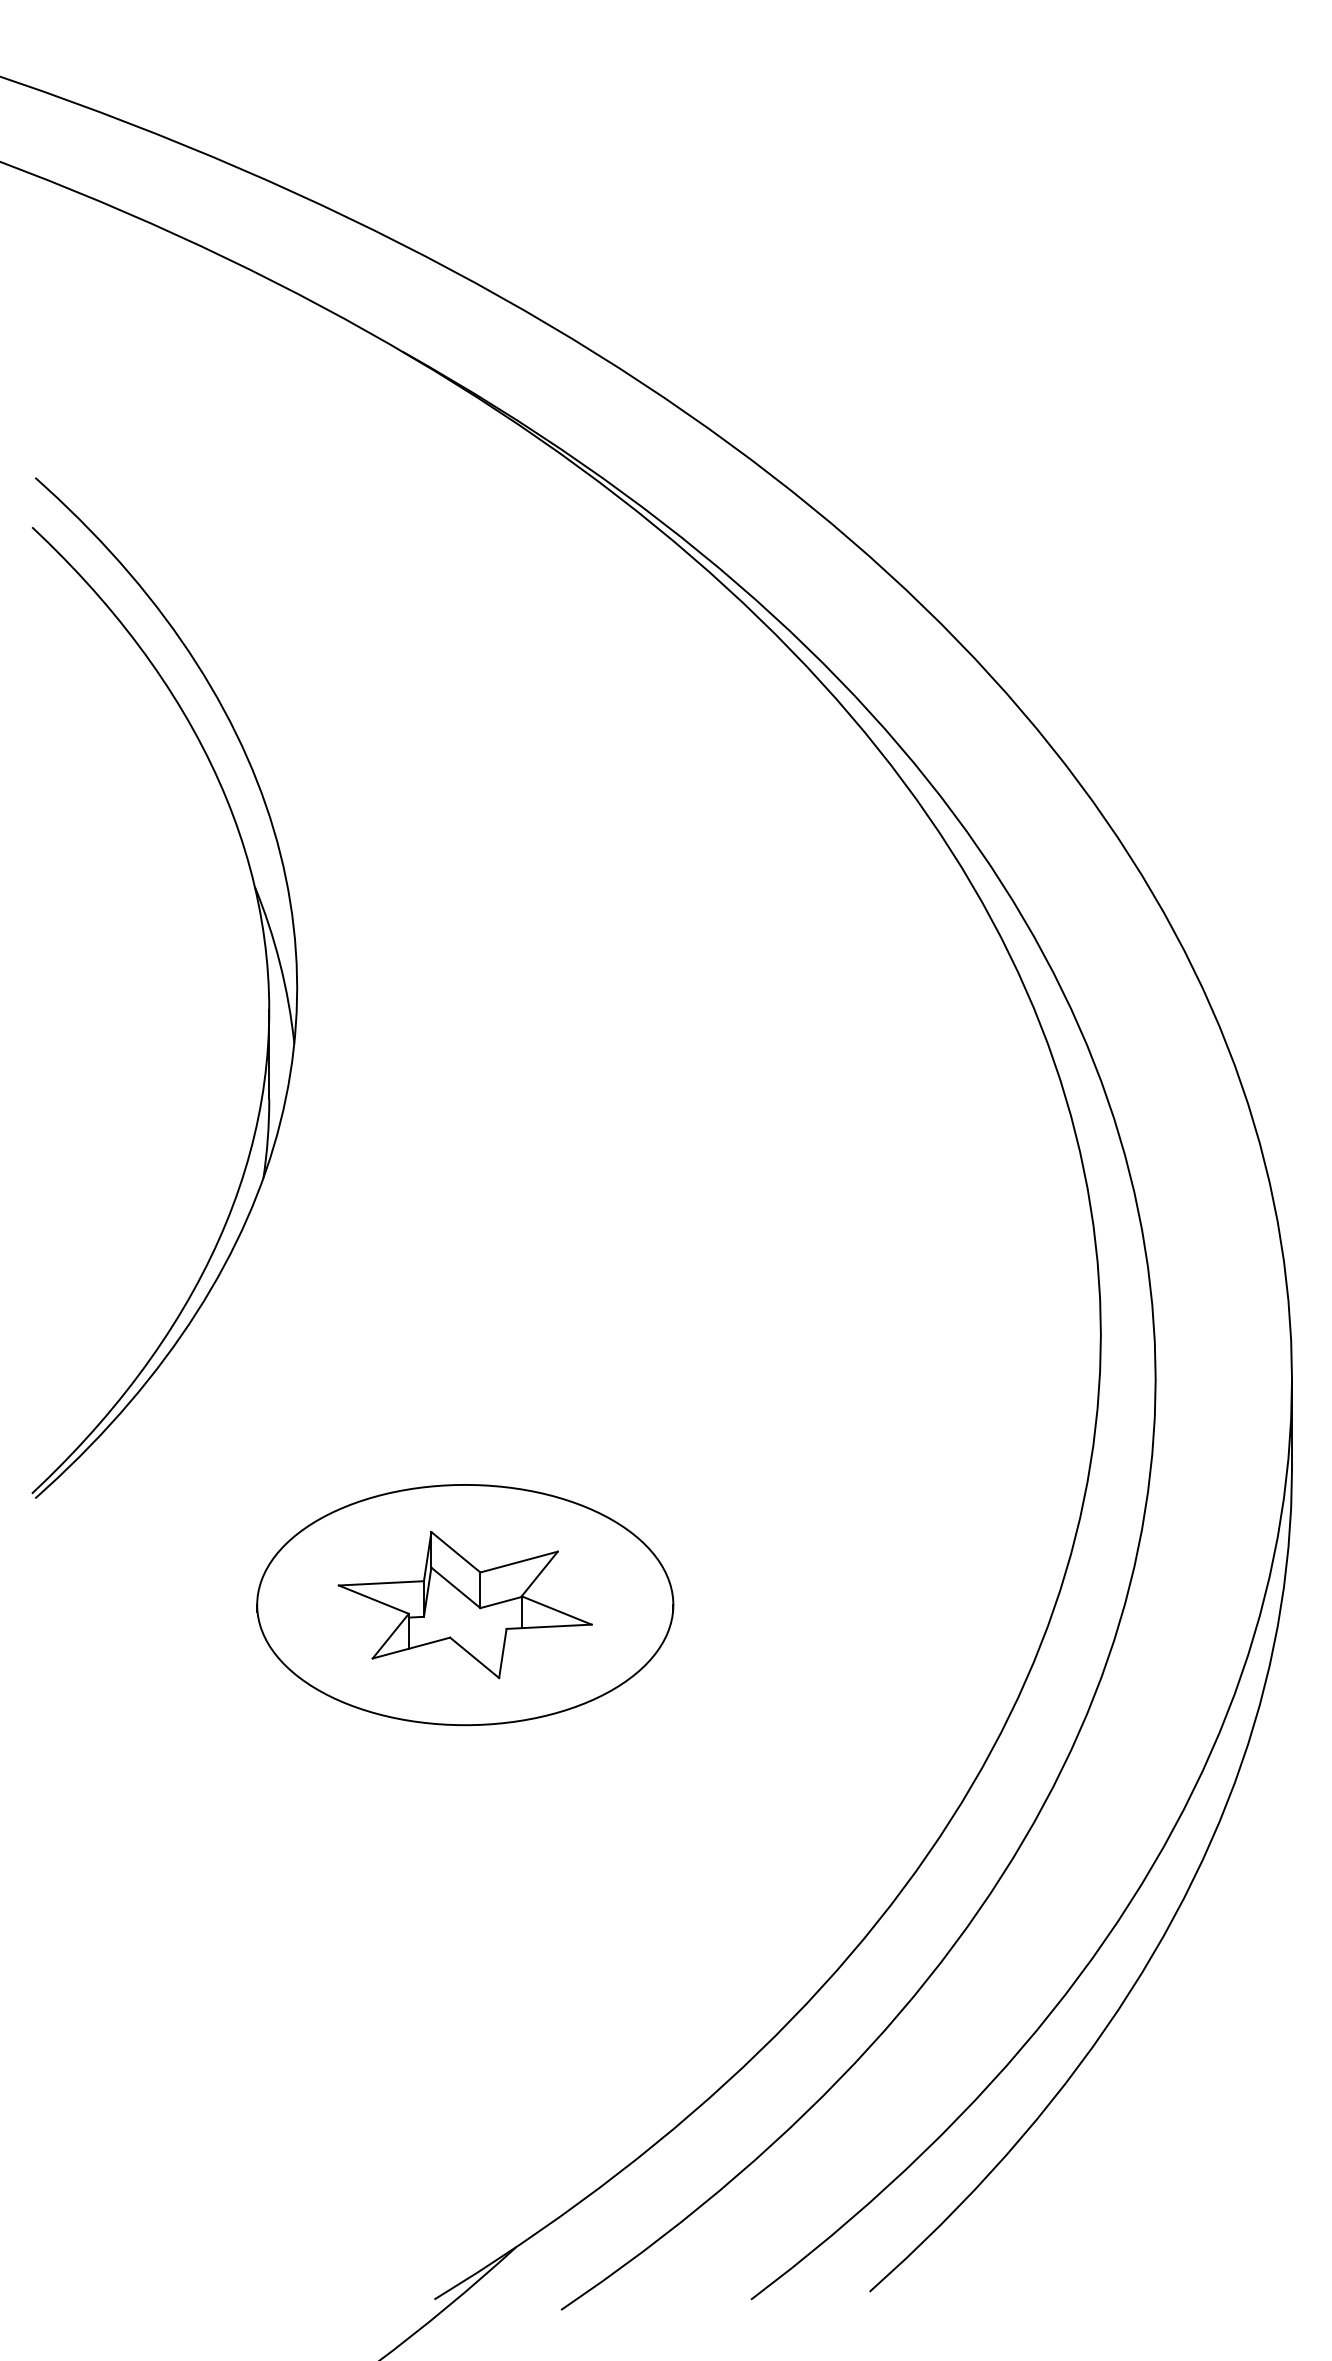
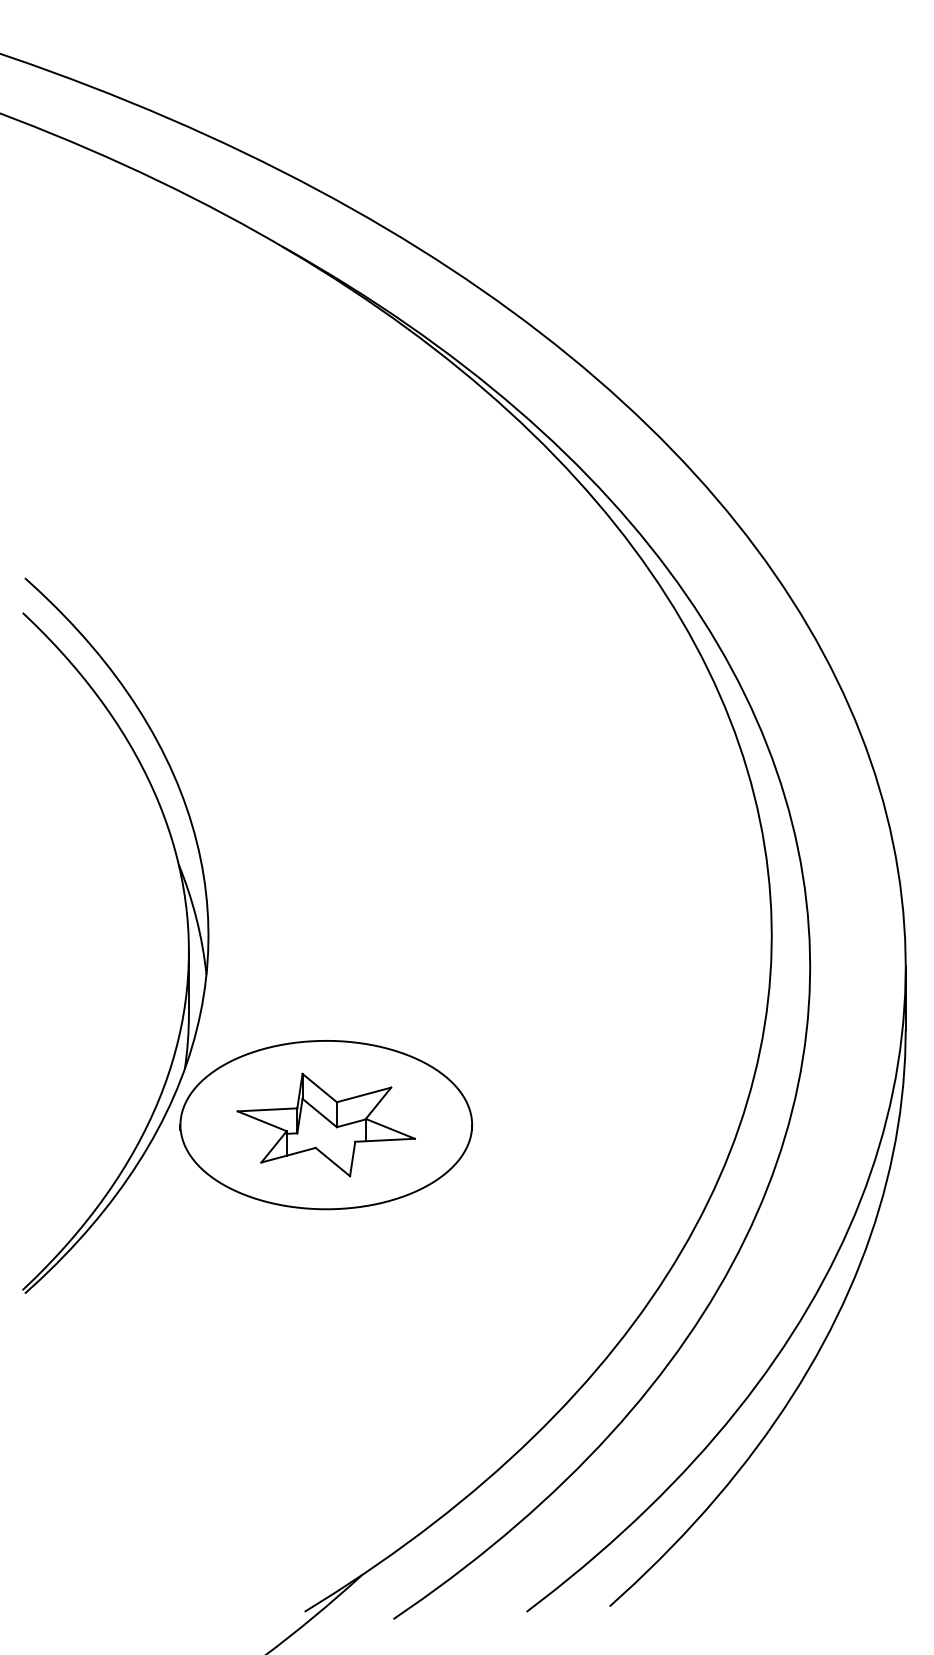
part: (267, 987) -> (187, 935), moved

